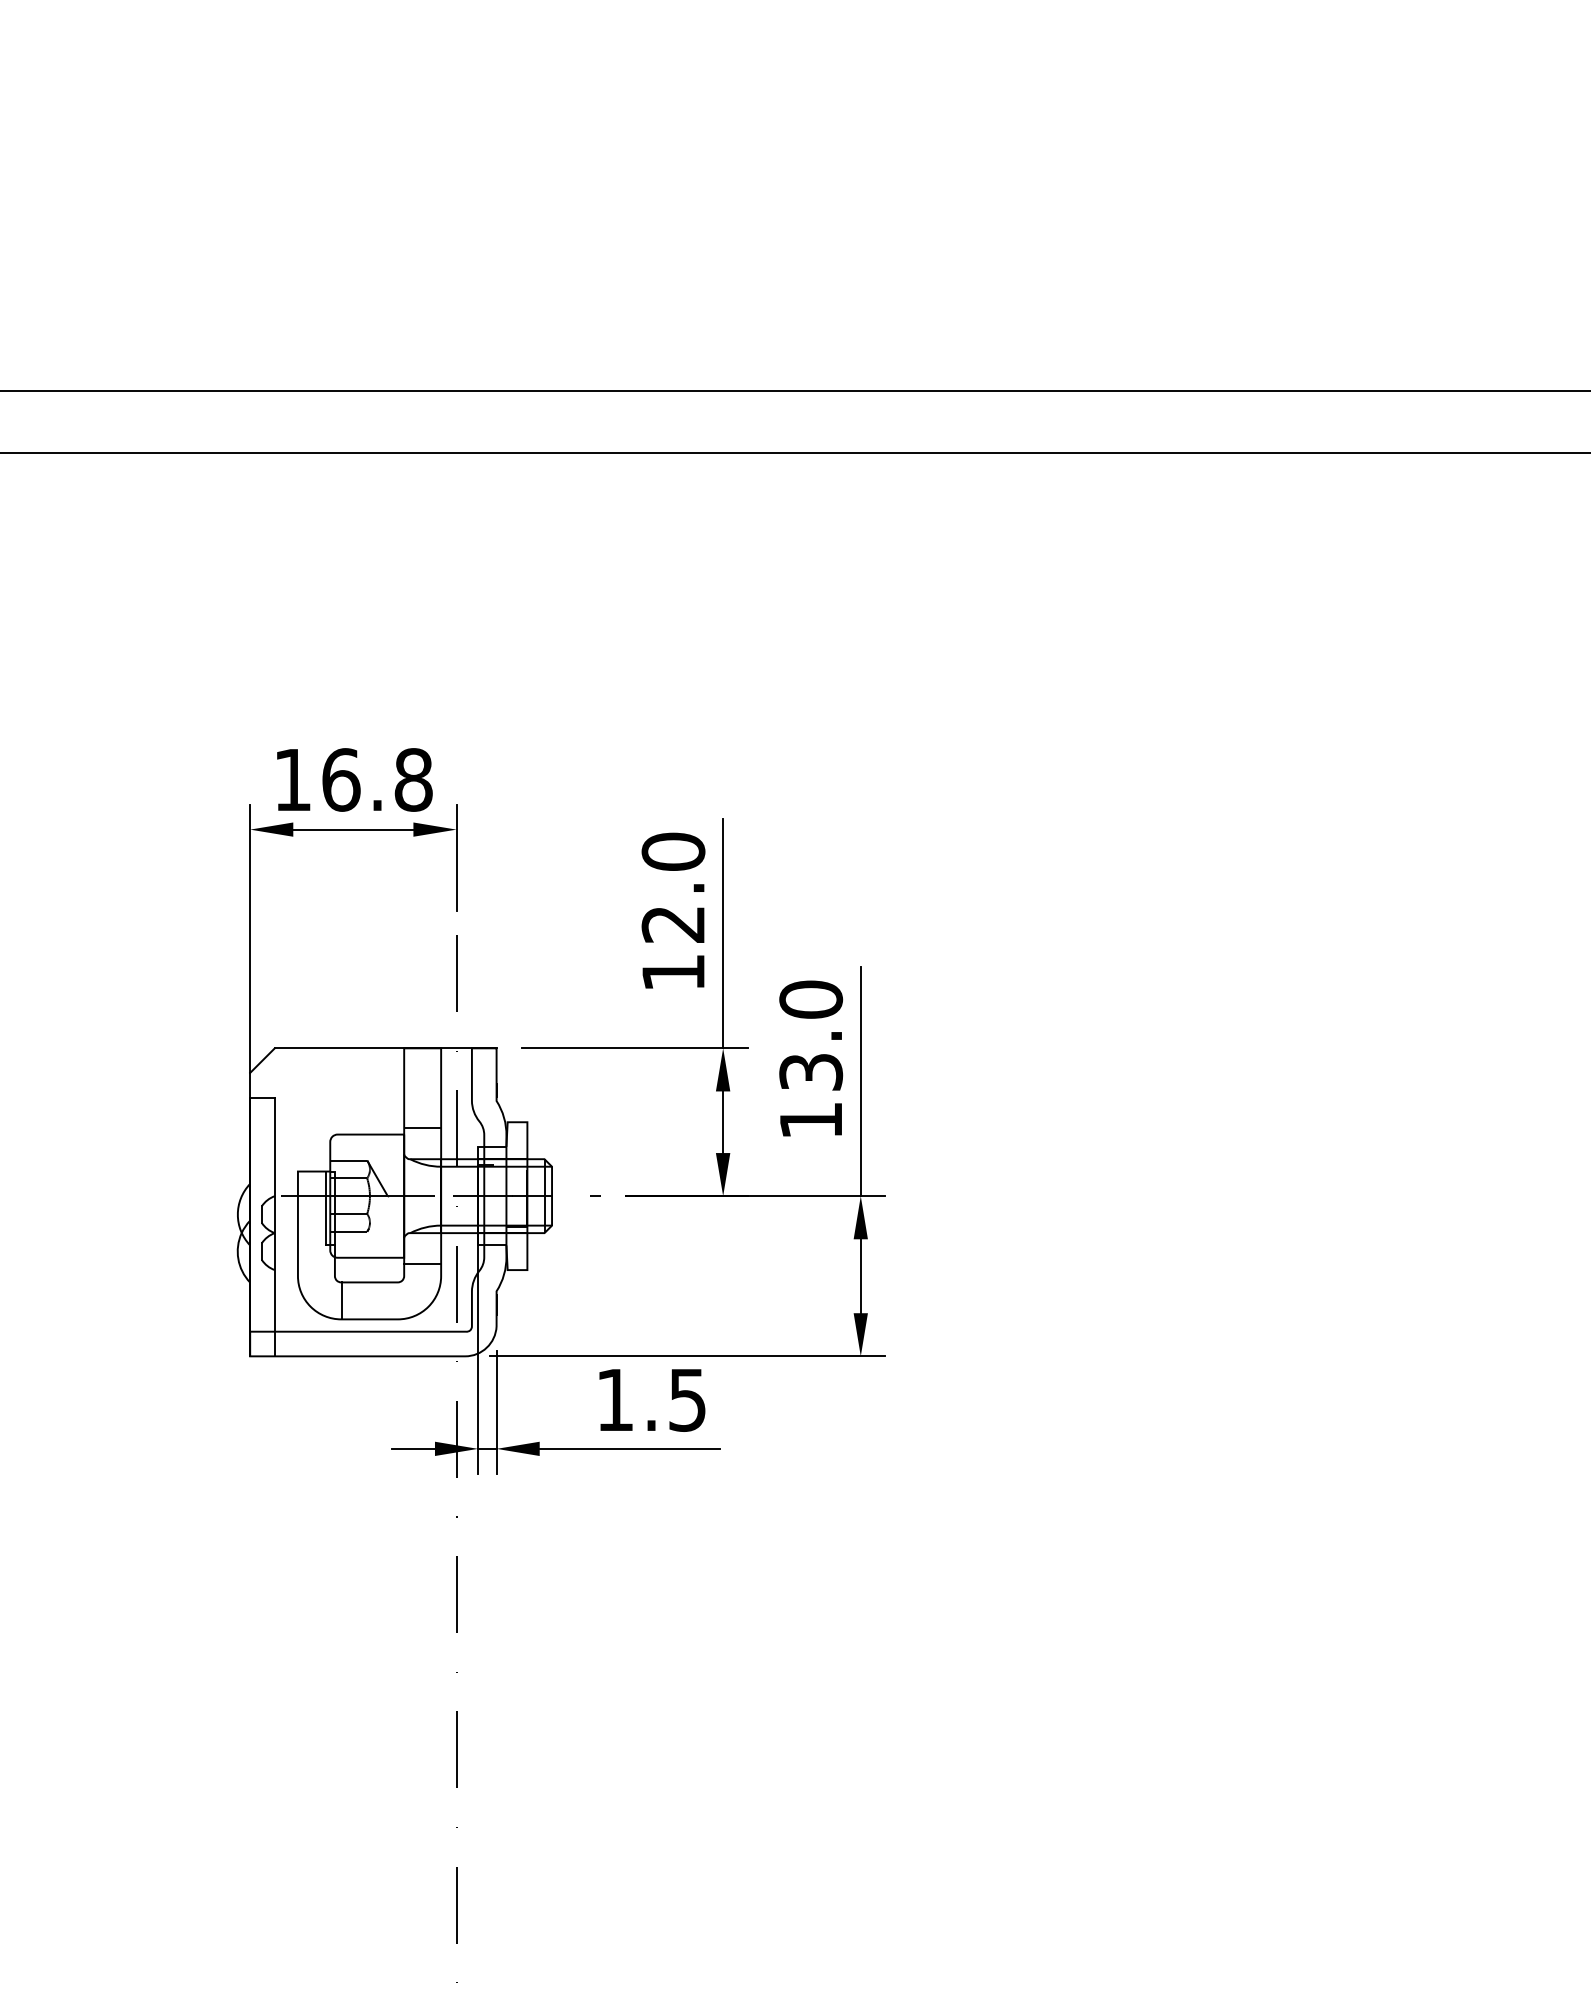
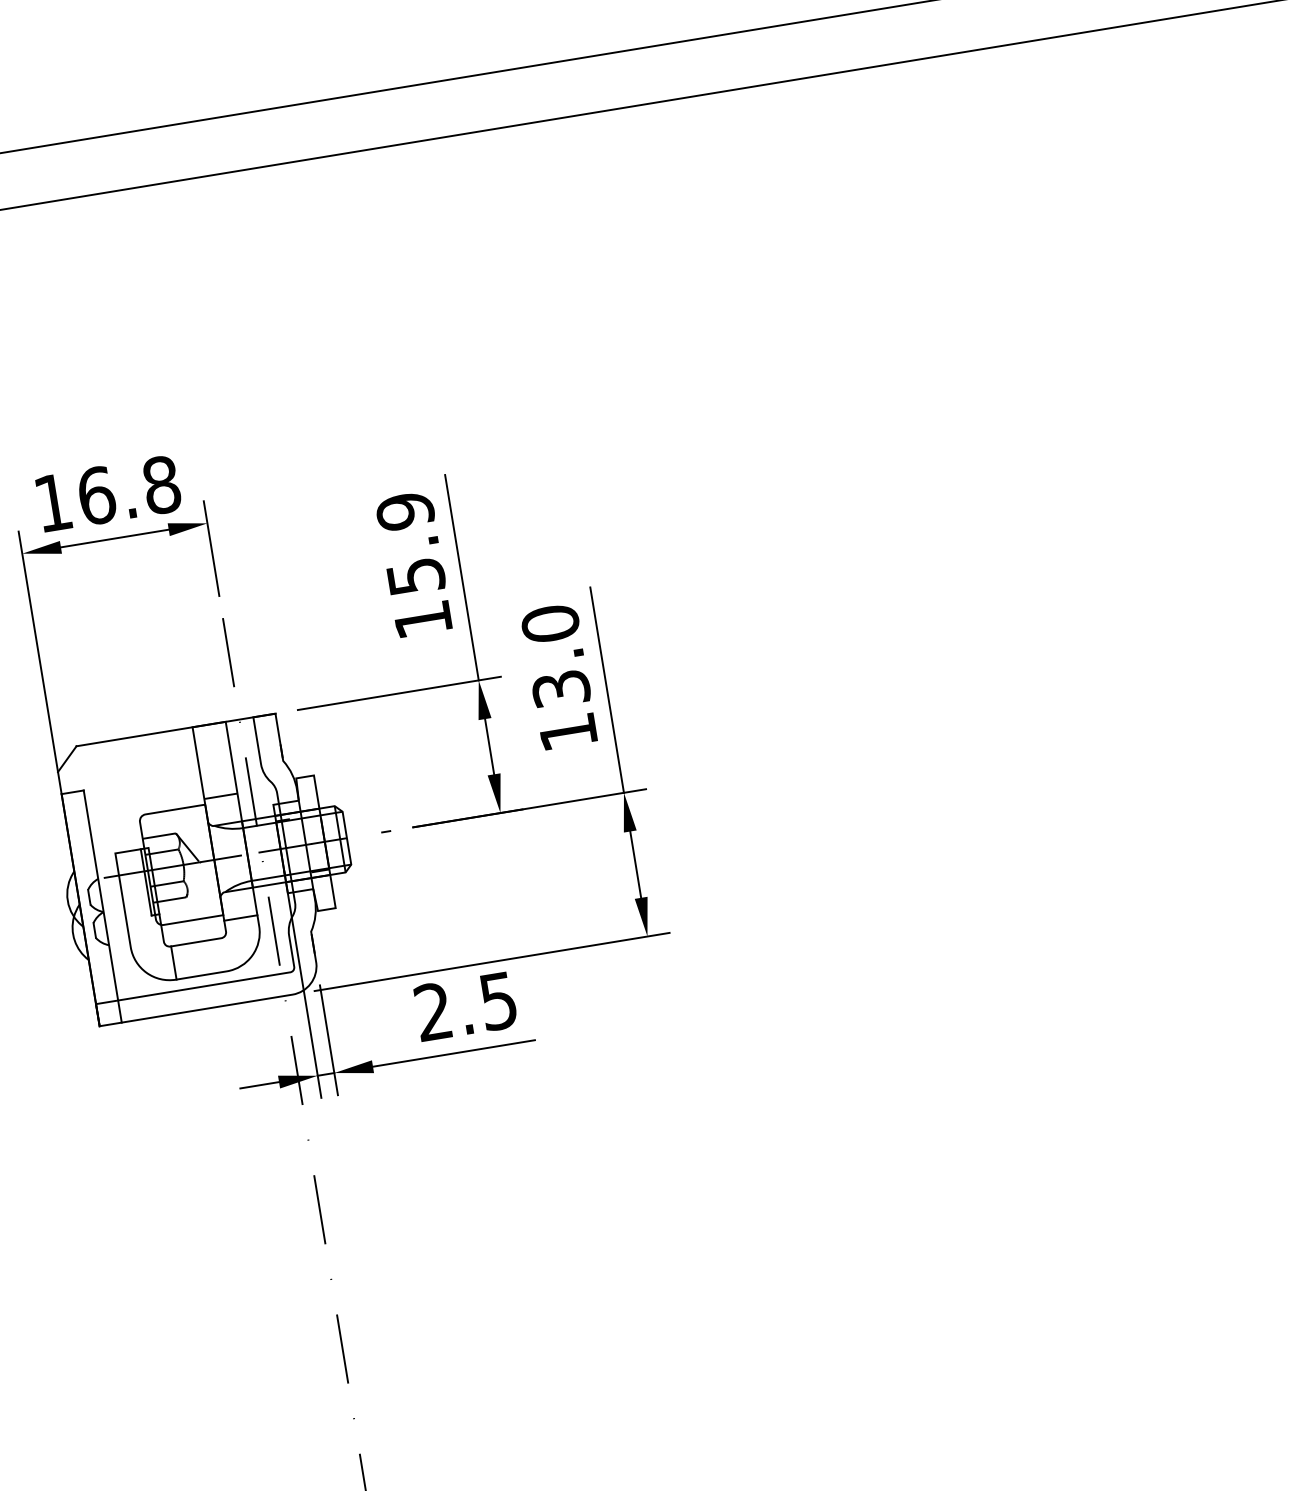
text: (673, 887) -> (410, 543), 12.0 -> 15.9
text: (614, 1399) -> (432, 1011), 1.5 -> 2.5

